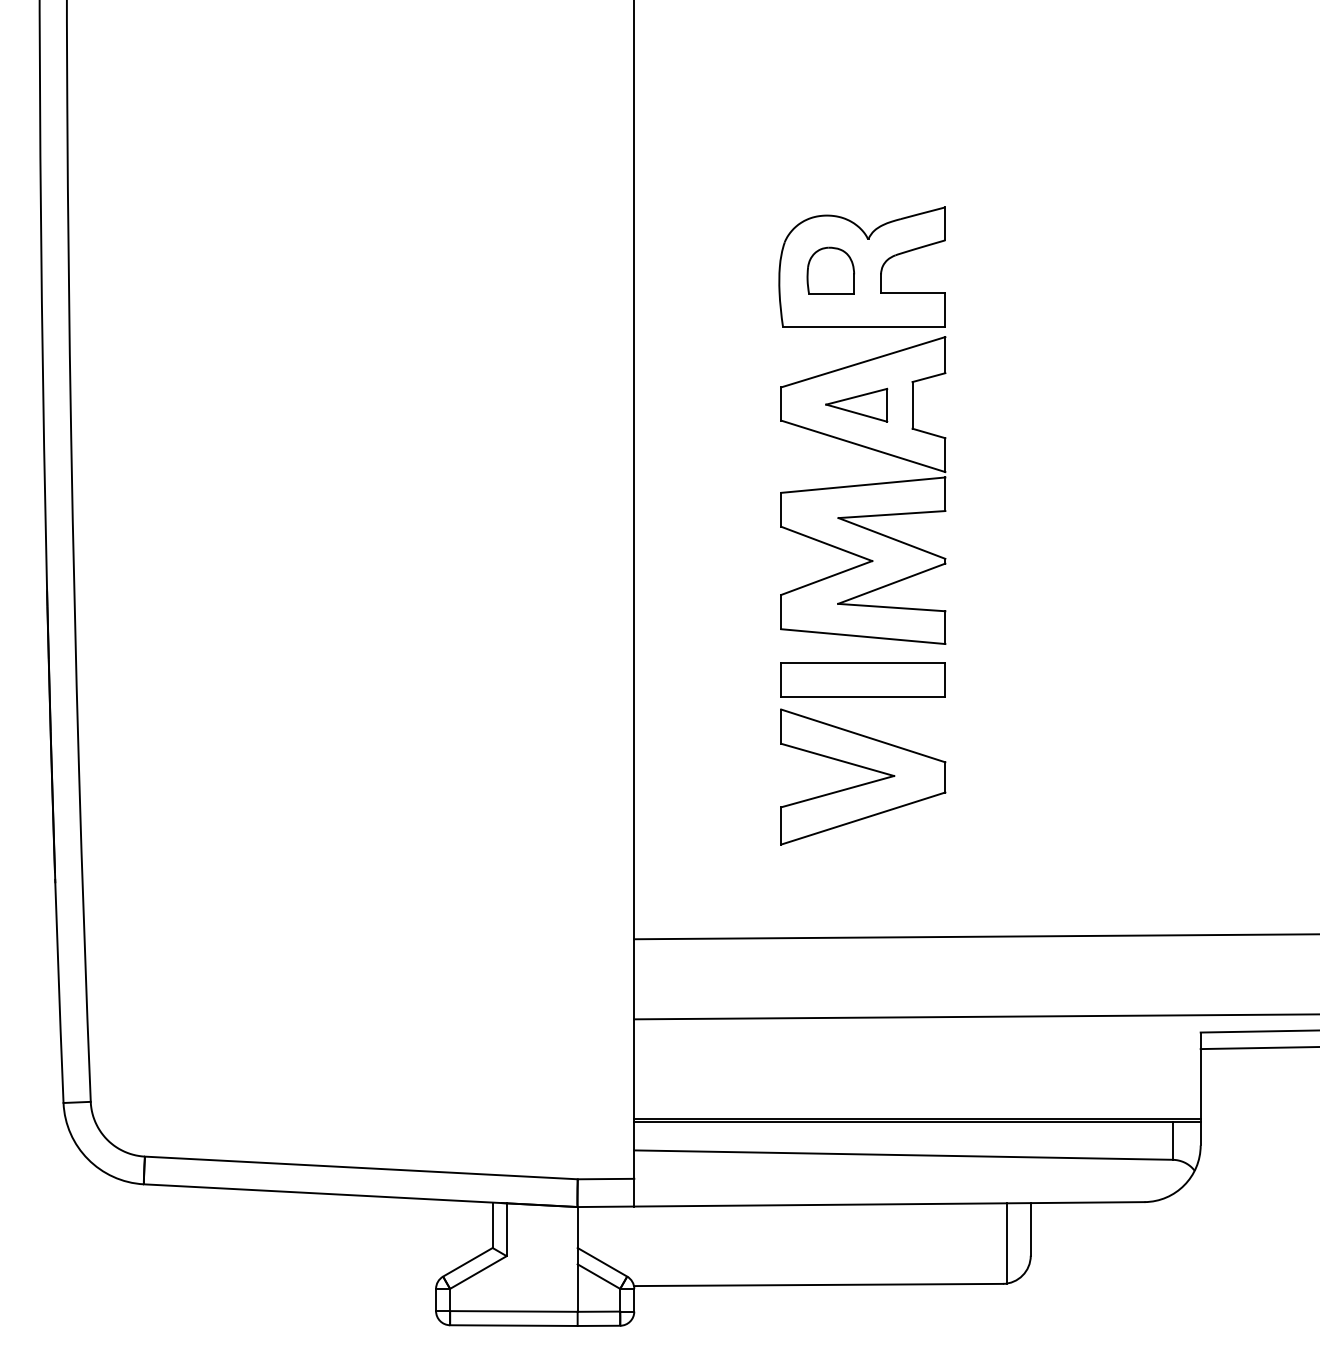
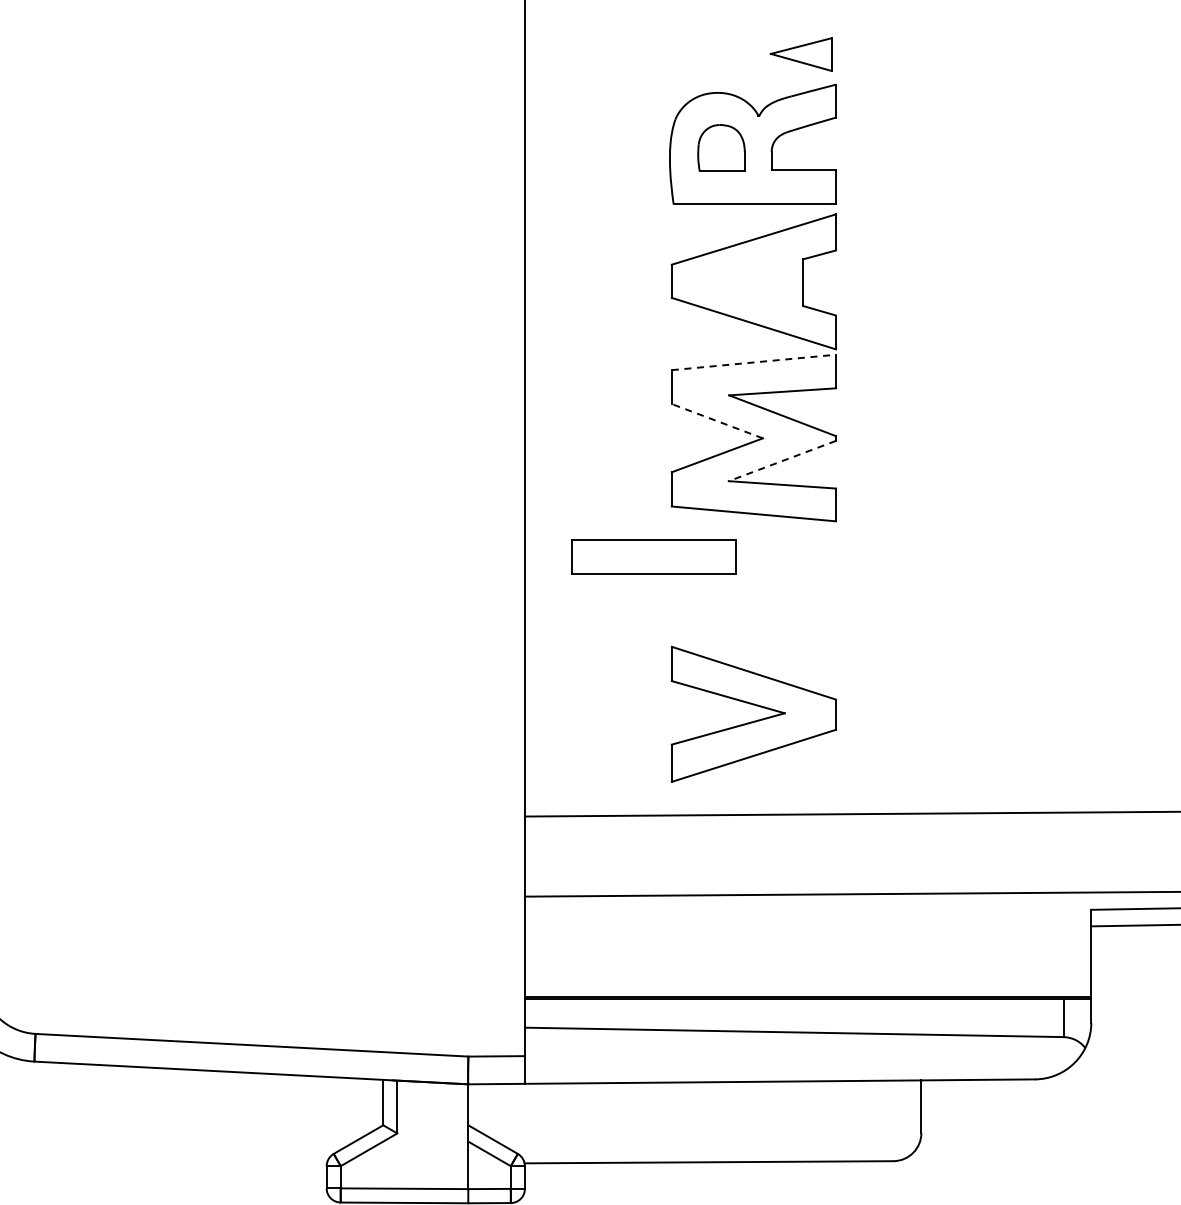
part: (856, 404) -> (801, 53), moved
line: (863, 485) -> (754, 362), solid -> dashed
line: (826, 543) -> (717, 420), solid -> dashed
line: (891, 583) -> (782, 460), solid -> dashed
part: (862, 679) -> (653, 556), moved
part: (866, 782) -> (757, 719), moved
line: (1006, 1243) -> (897, 1120), removed

